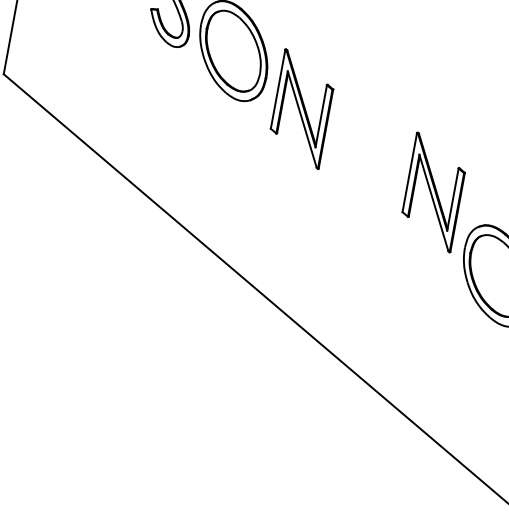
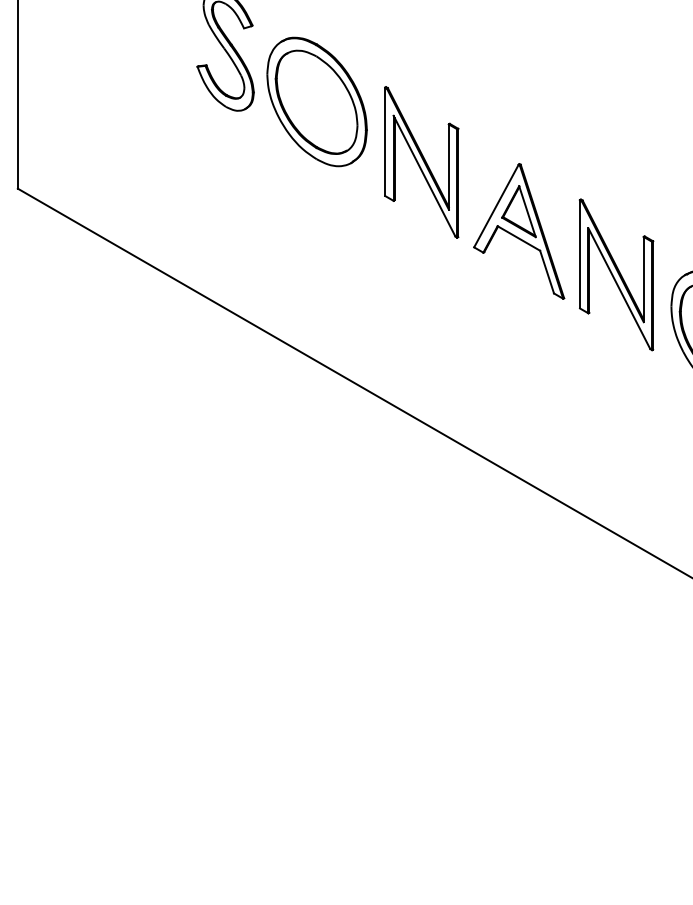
part: (364, 172) -> (519, 231), added
part: (433, 192) -> (616, 274), moved

